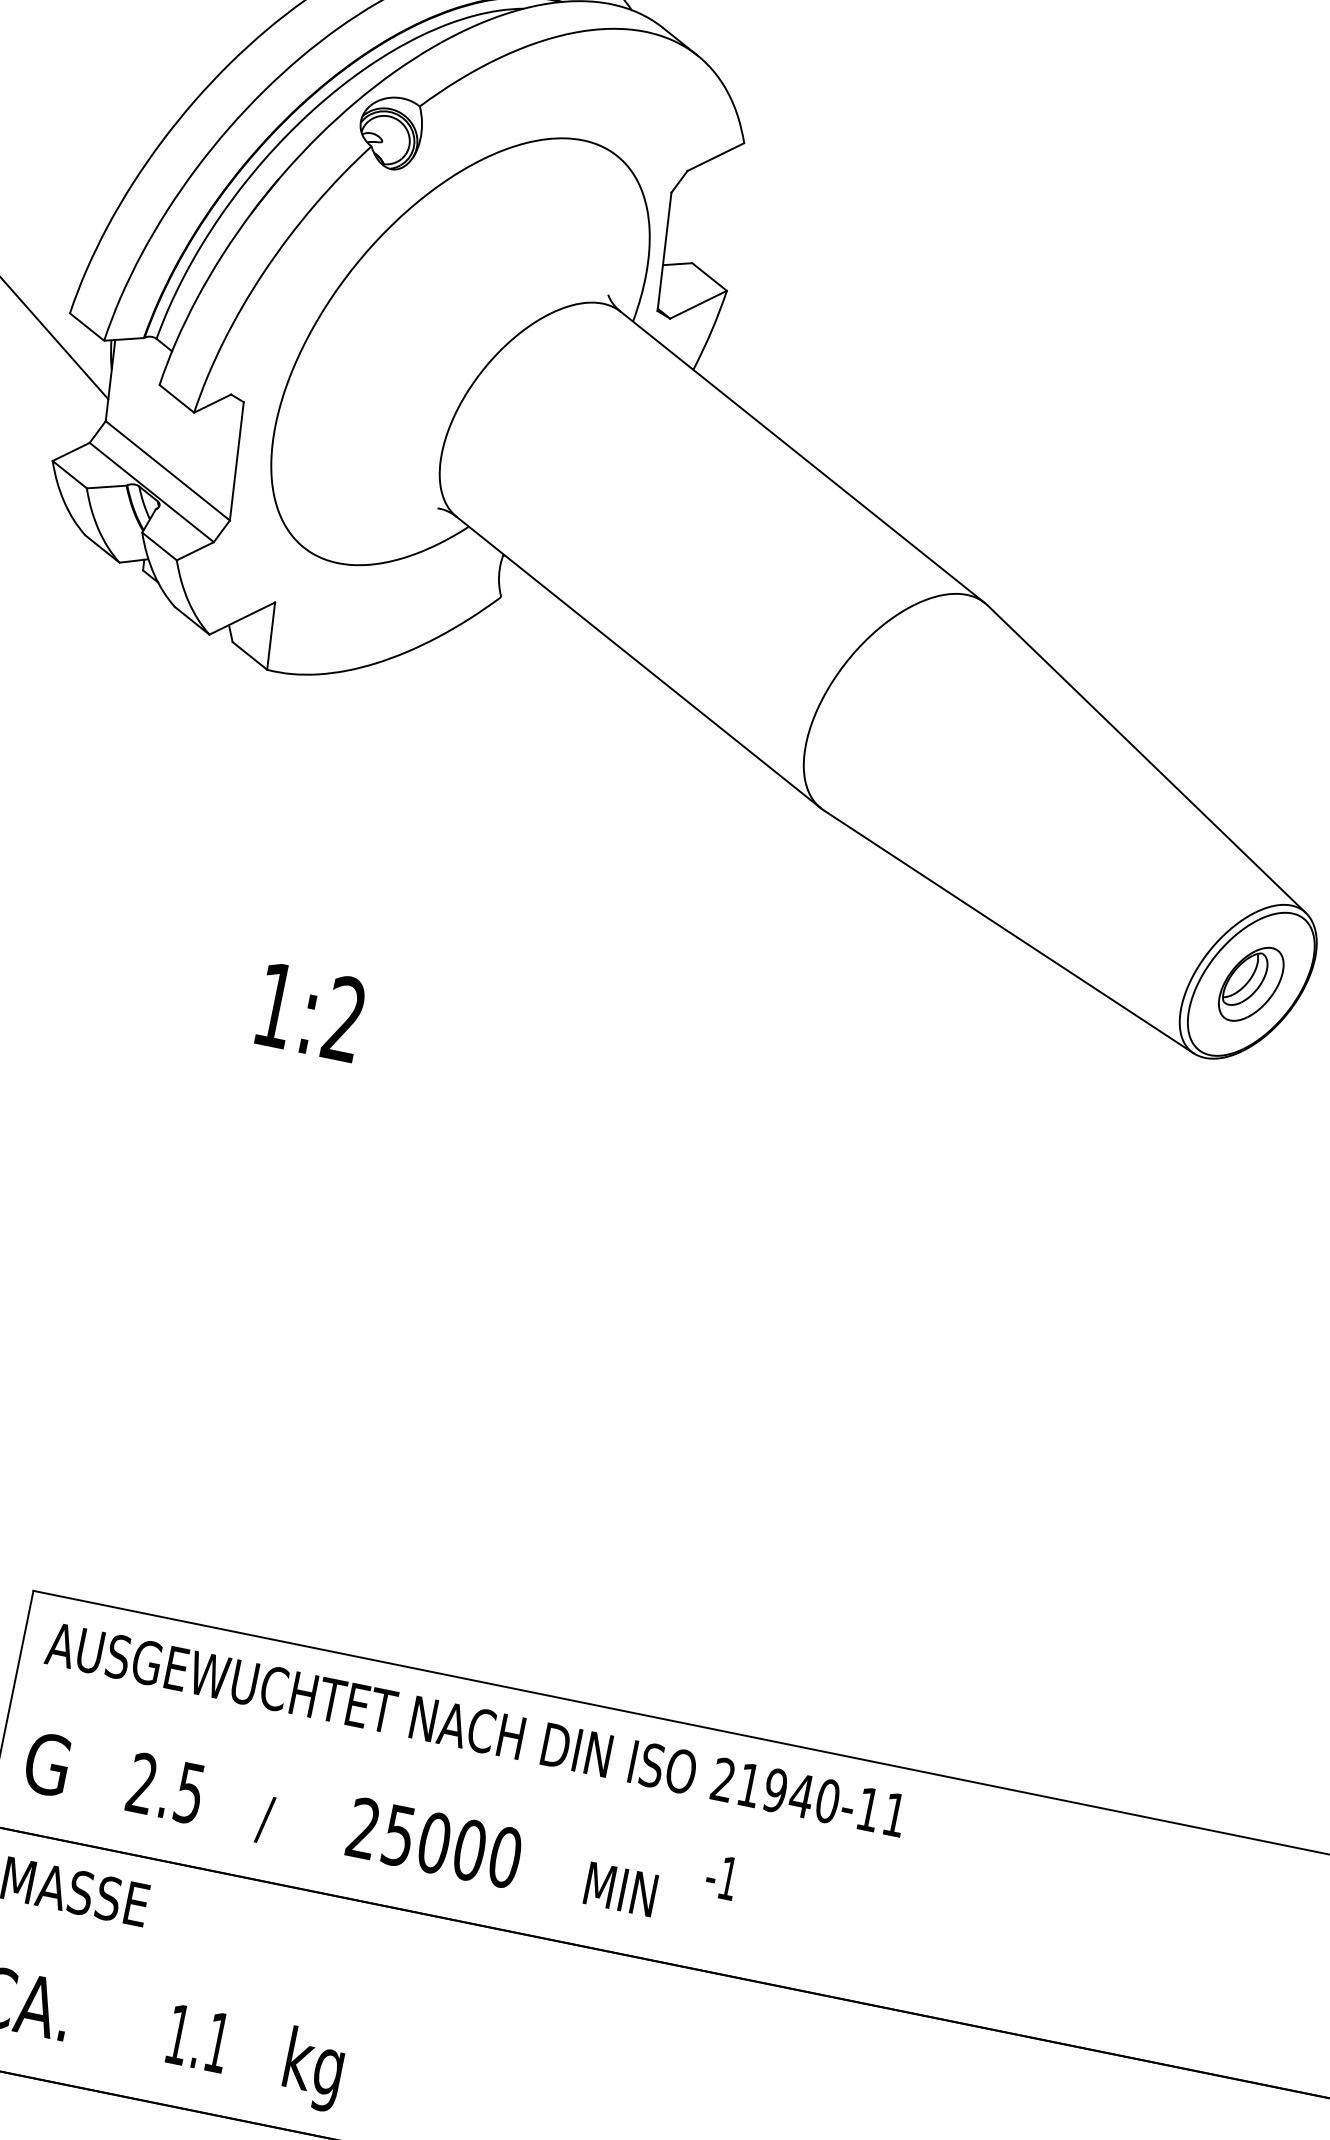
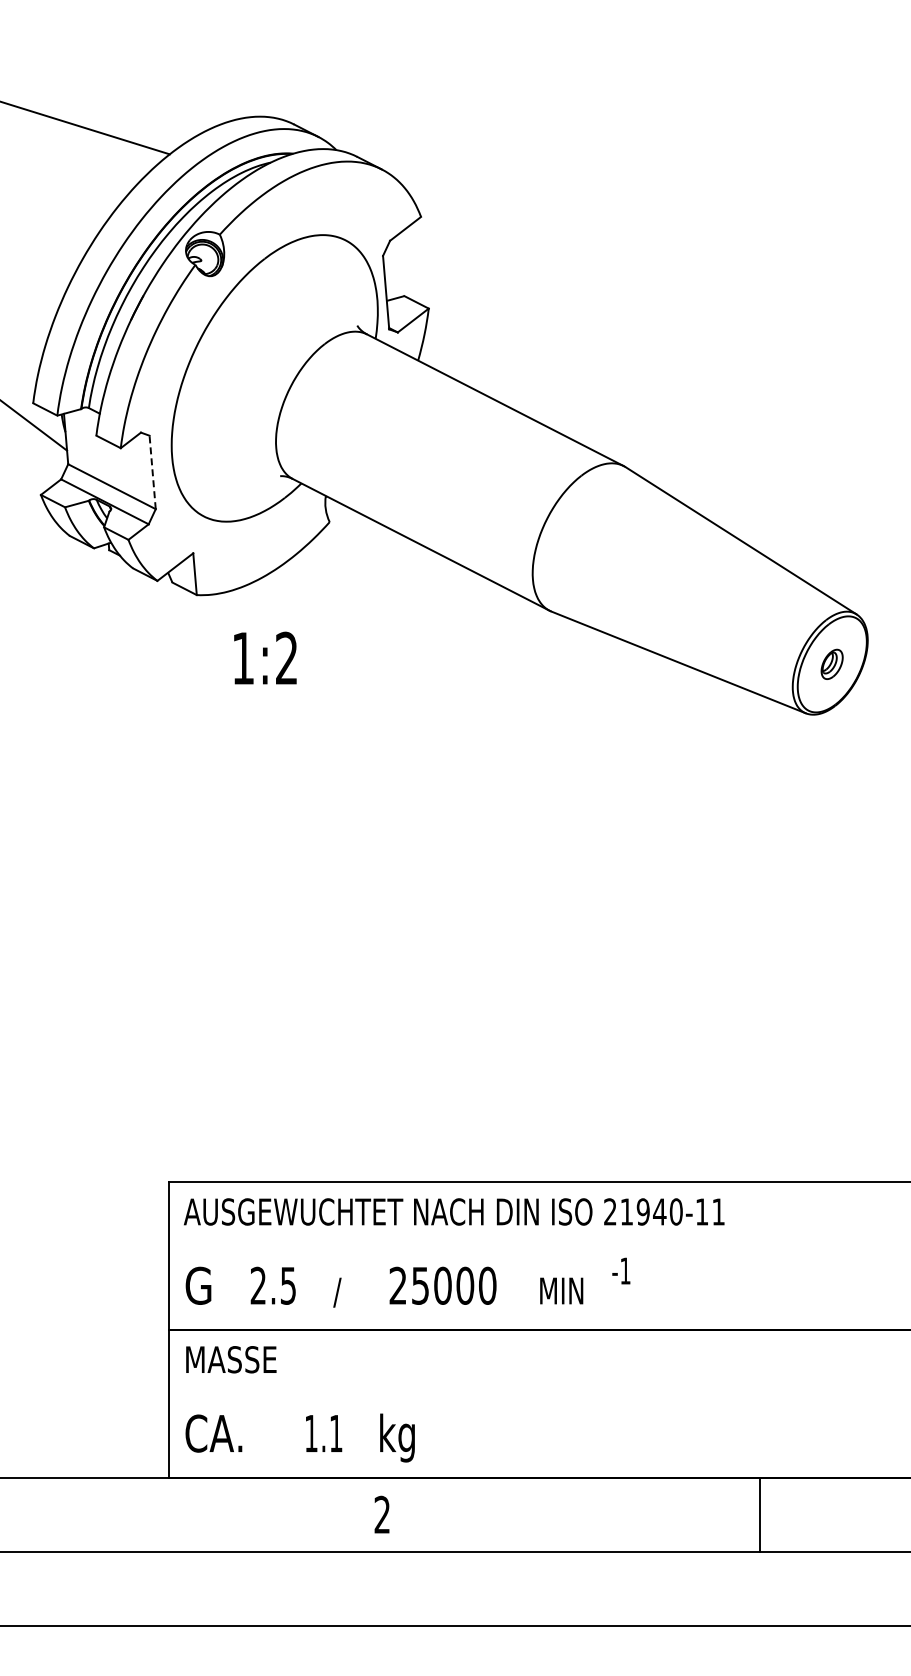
line: (236, 461) -> (152, 472), solid -> dashed
part: (1249, 984) -> (831, 664), size x0.6
text: (311, 1010) -> (265, 657), moved

